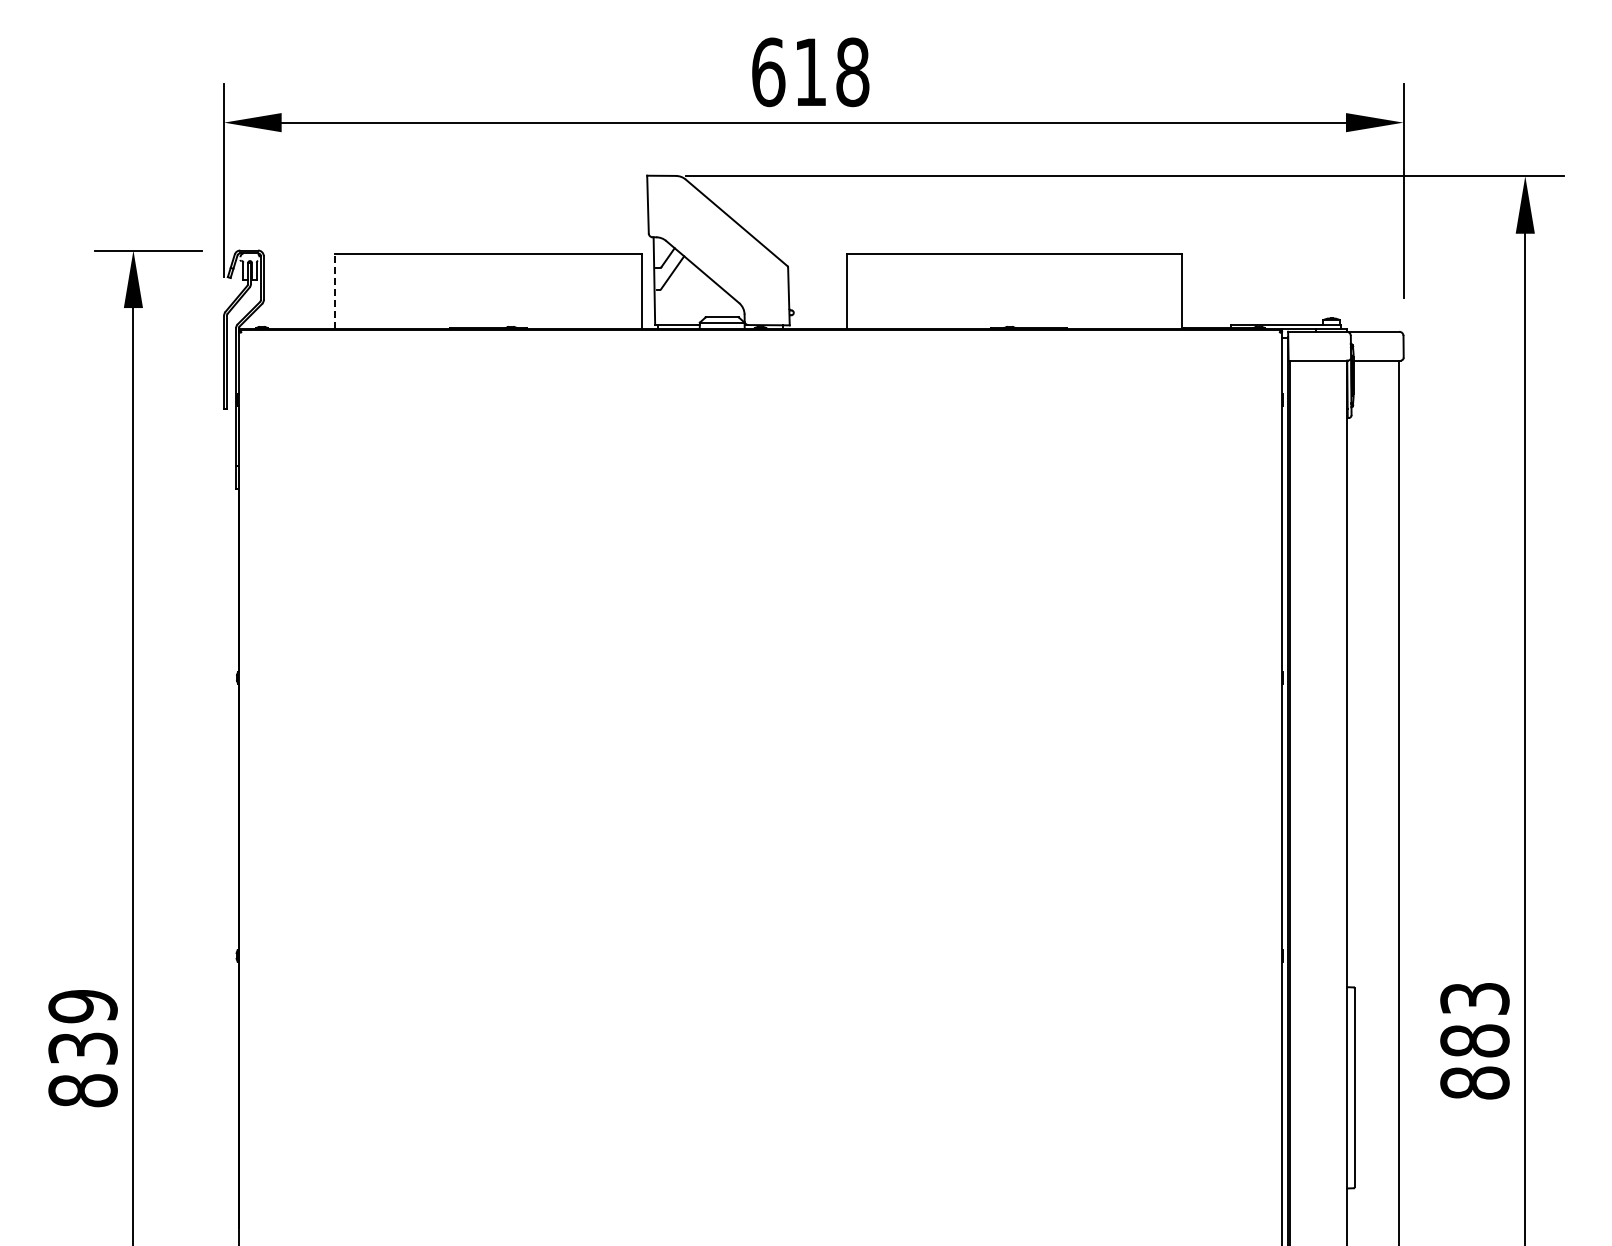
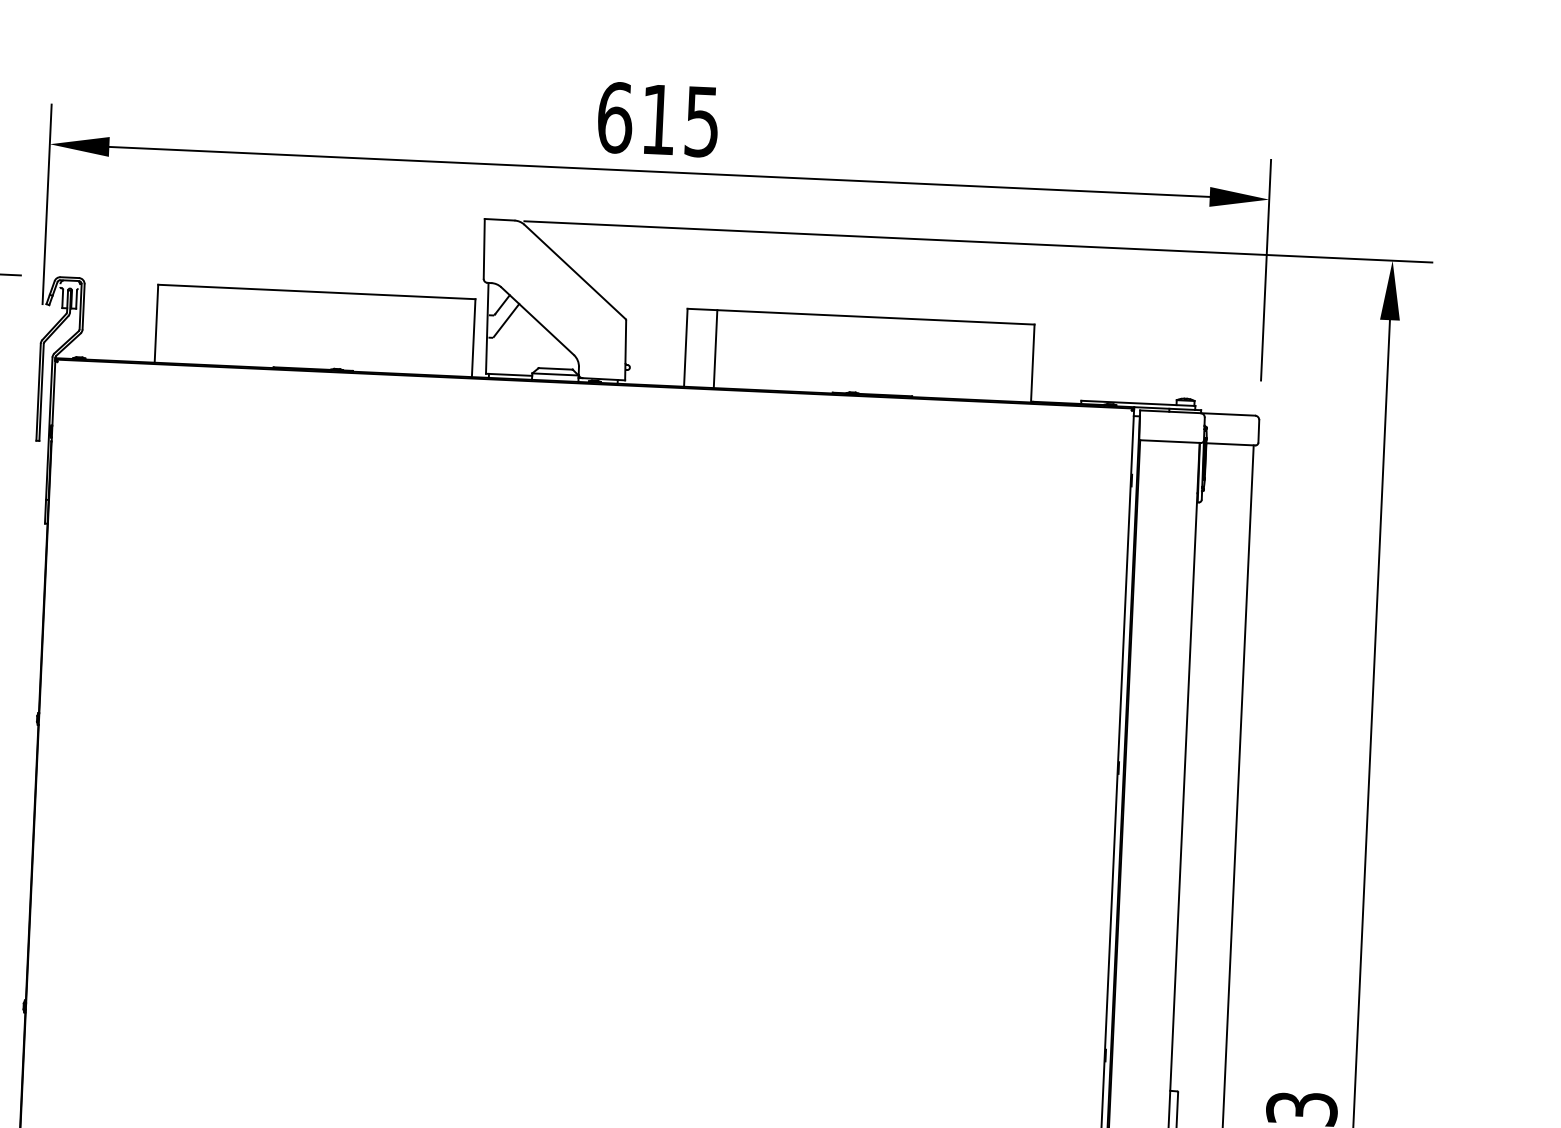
text: (852, 72) -> (701, 121), 618 -> 615
line: (875, 290) -> (715, 348), added
line: (334, 291) -> (156, 324), dashed -> solid

